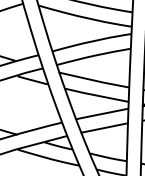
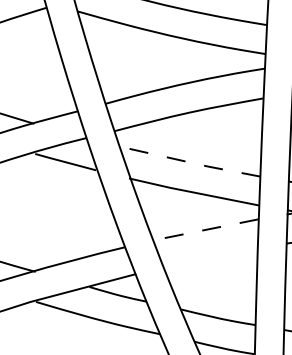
line: (94, 80) -> (190, 162), solid -> dashed
line: (101, 114) -> (204, 230), solid -> dashed
line: (104, 127) -> (210, 257), removed

